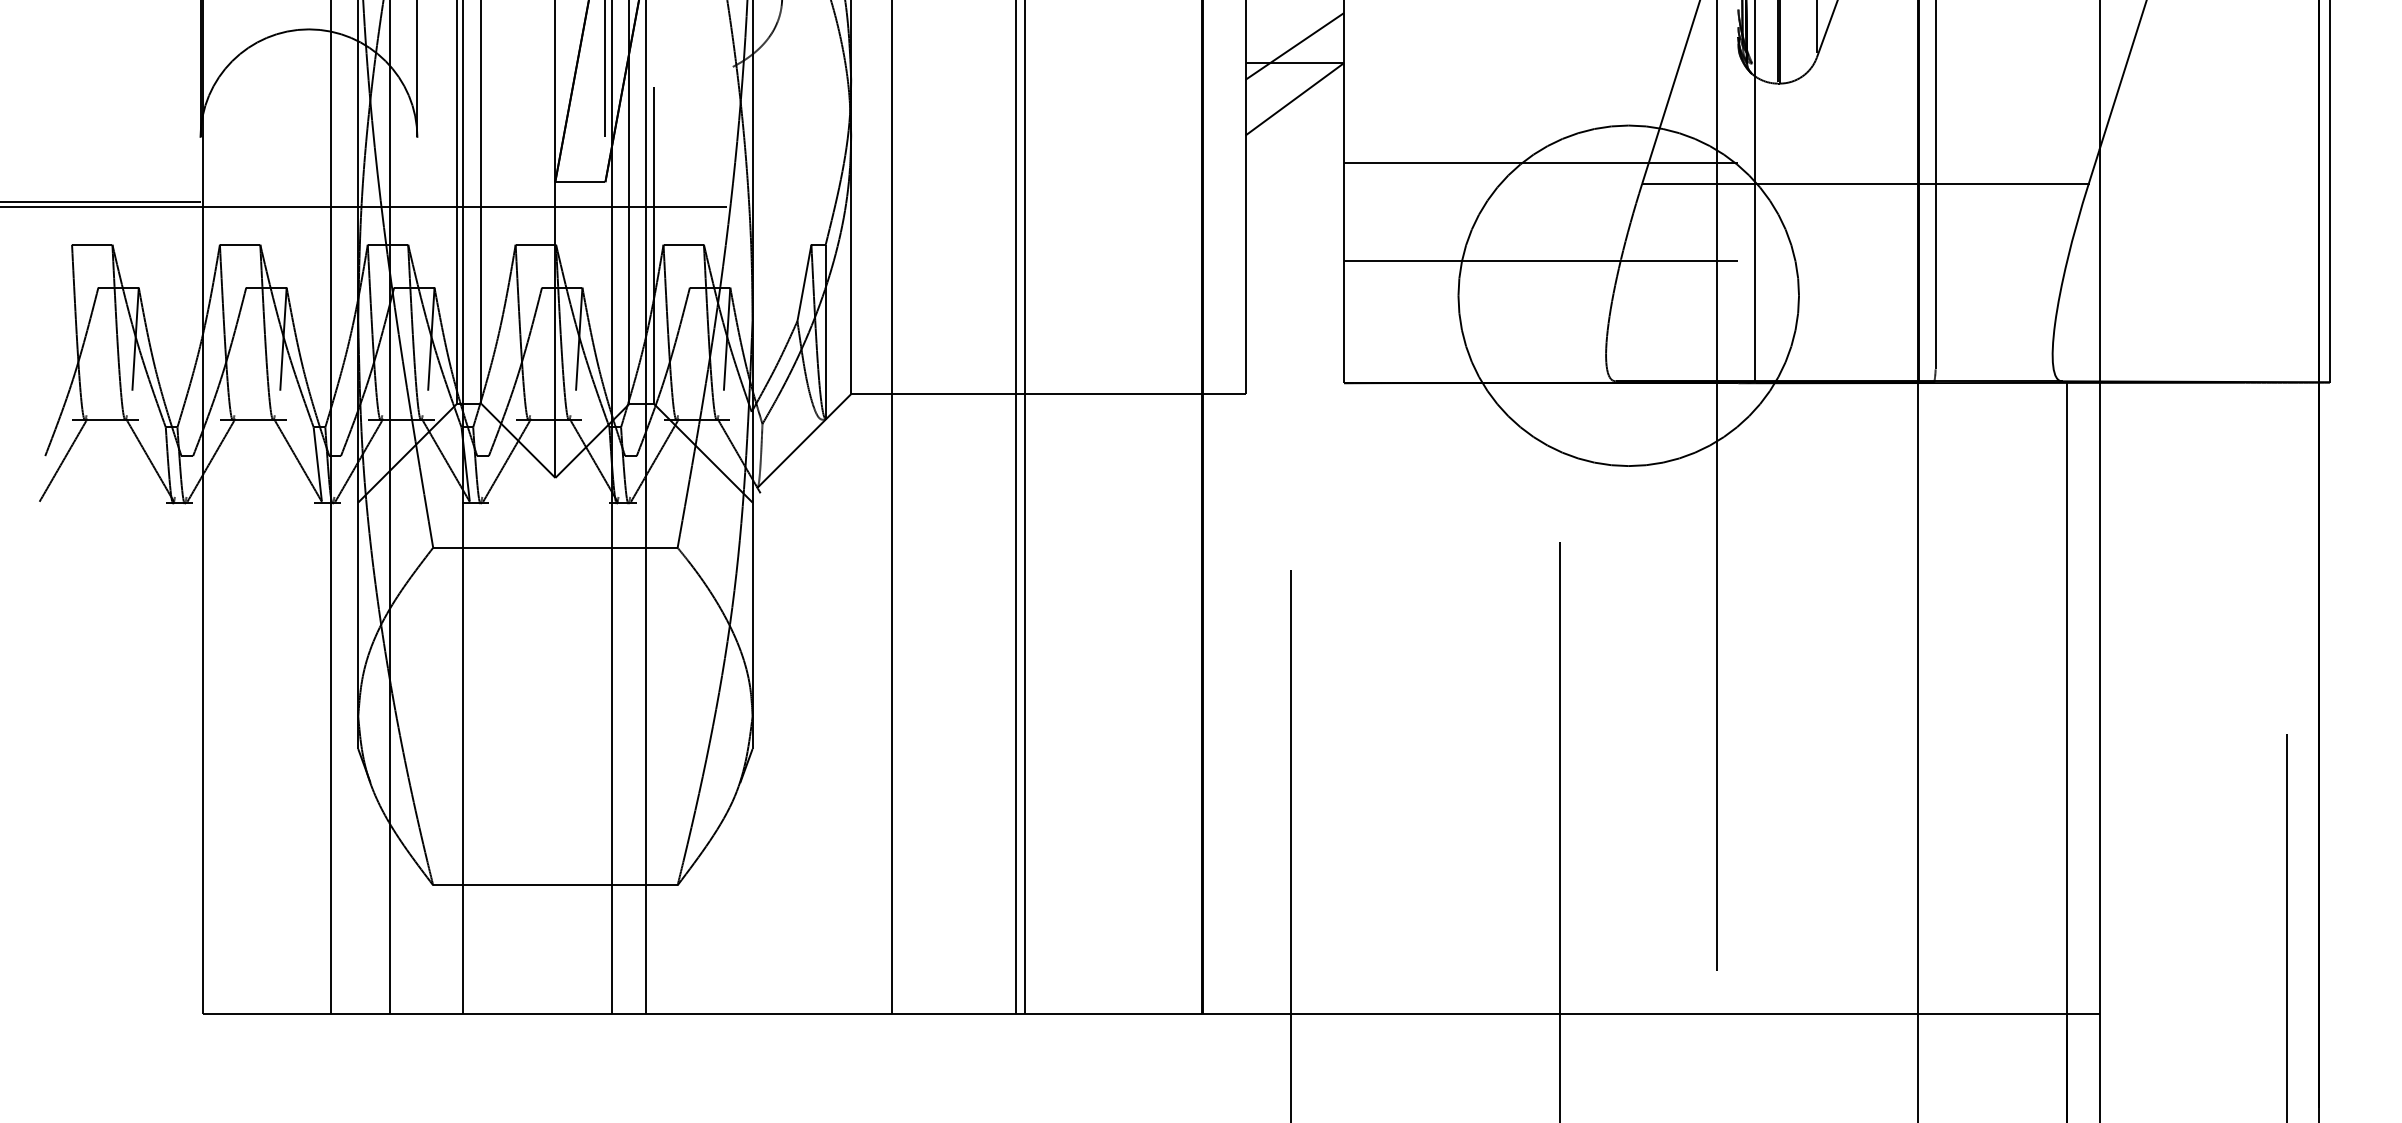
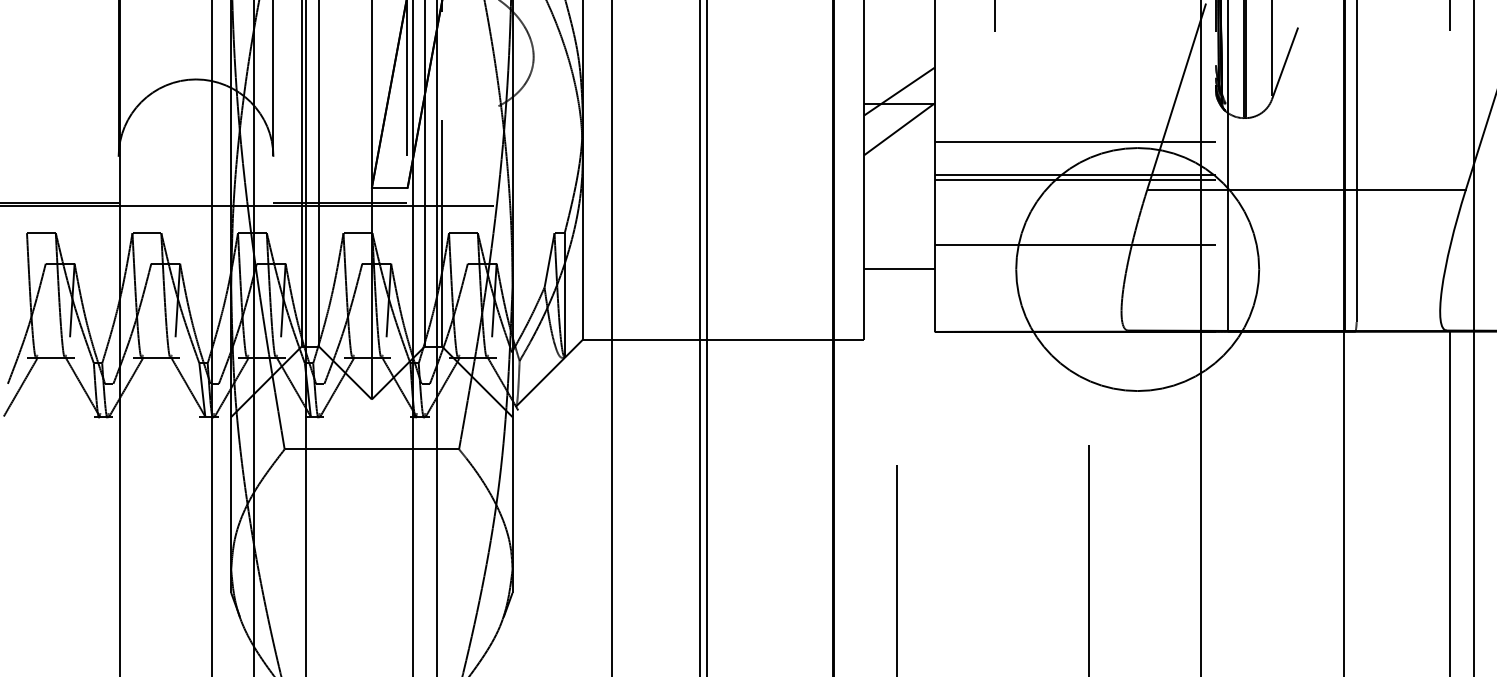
line: (1541, 117) -> (1075, 142), added
line: (1541, 170) -> (1075, 180), added
line: (510, 201) -> (339, 202), added
line: (1294, 295) -> (899, 269), added

